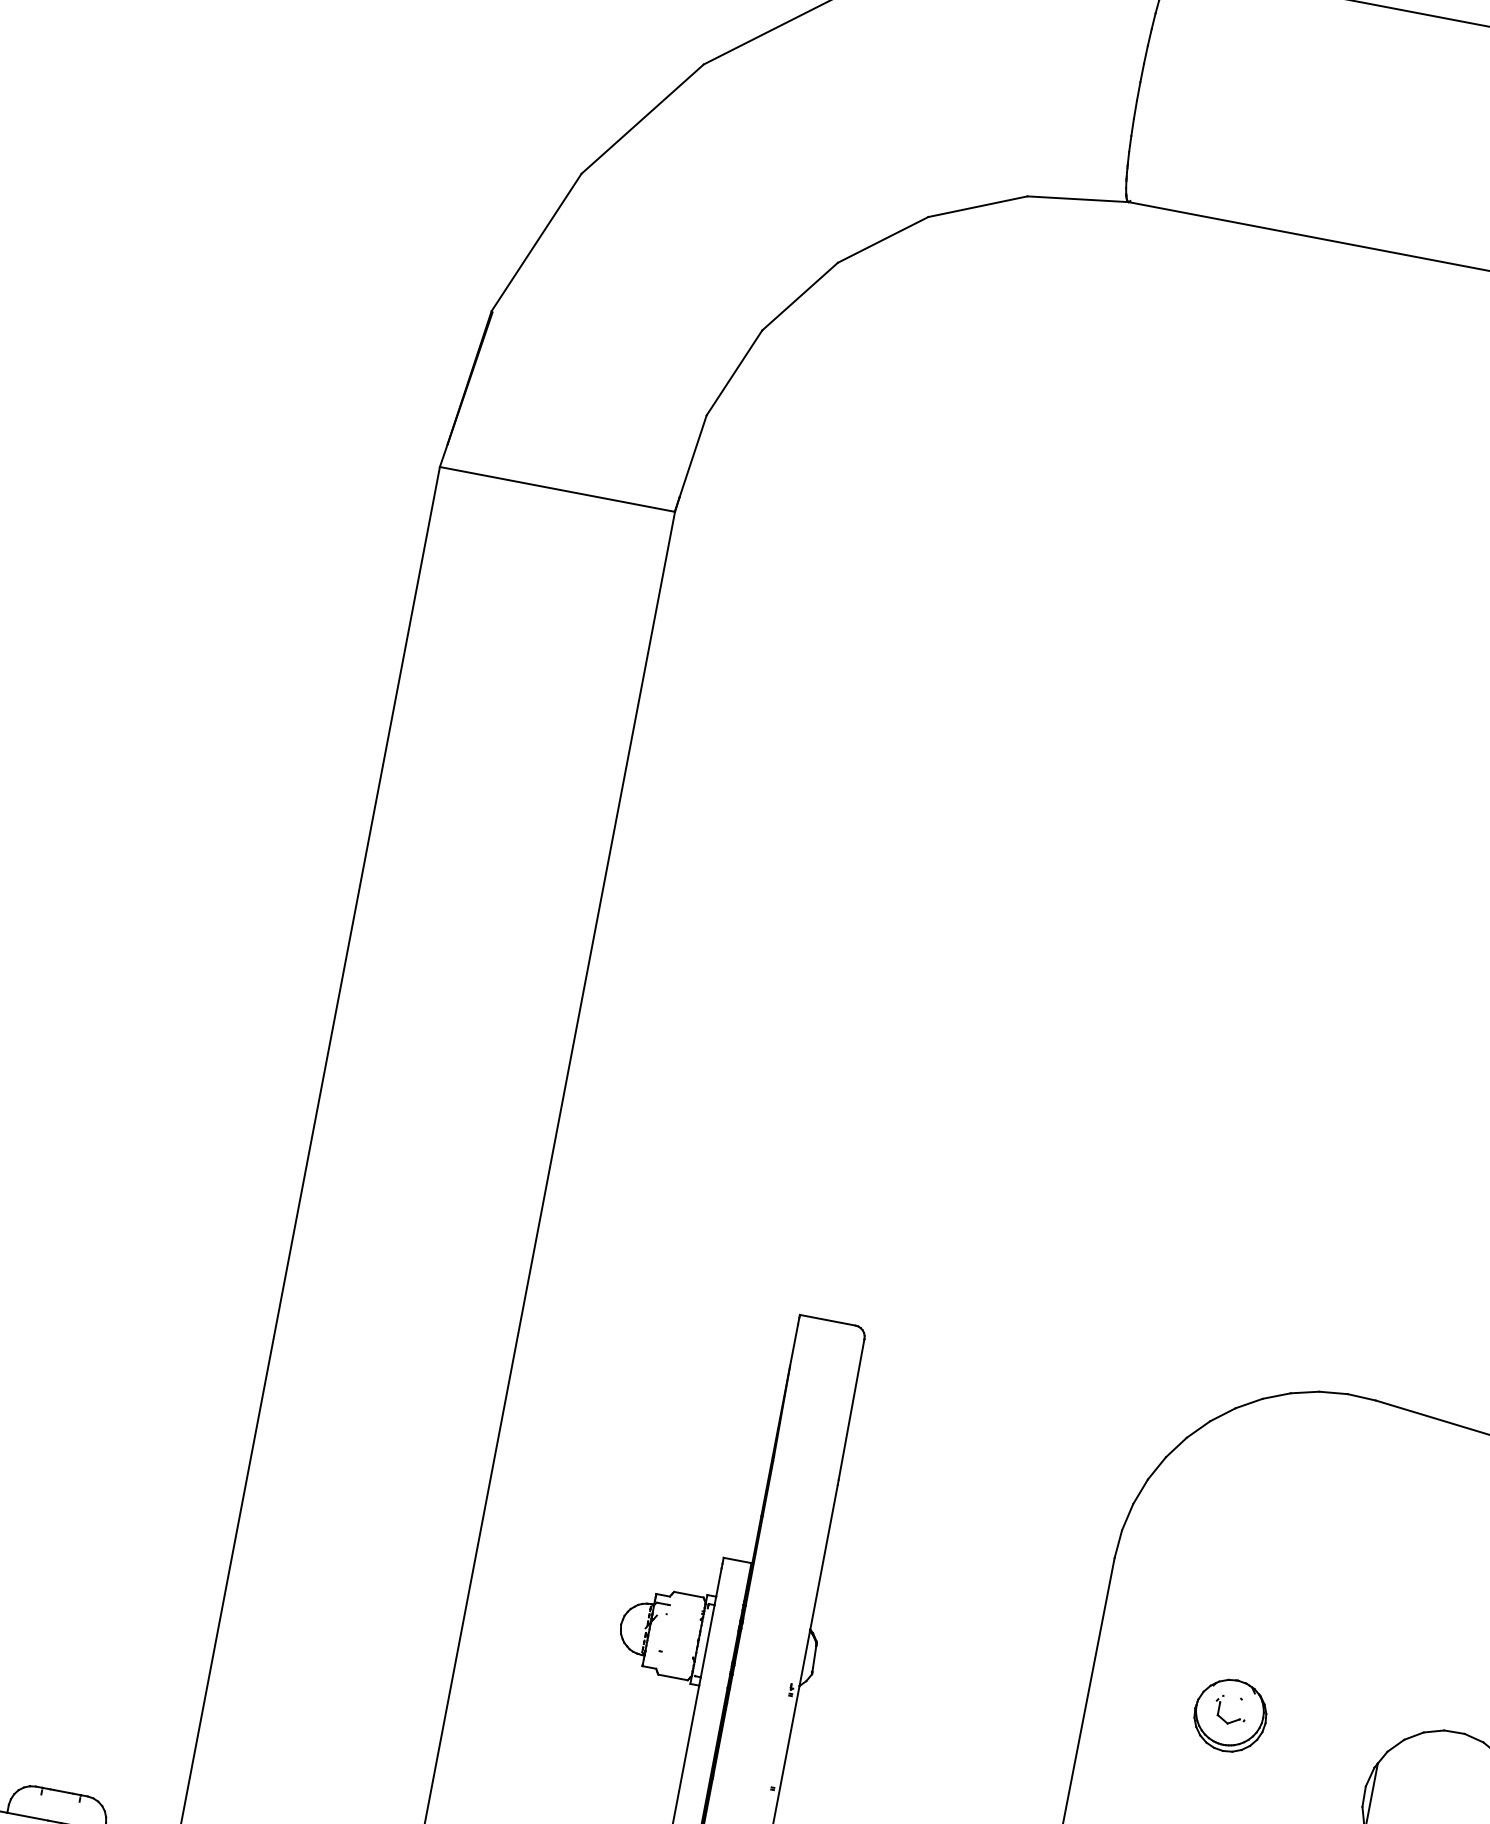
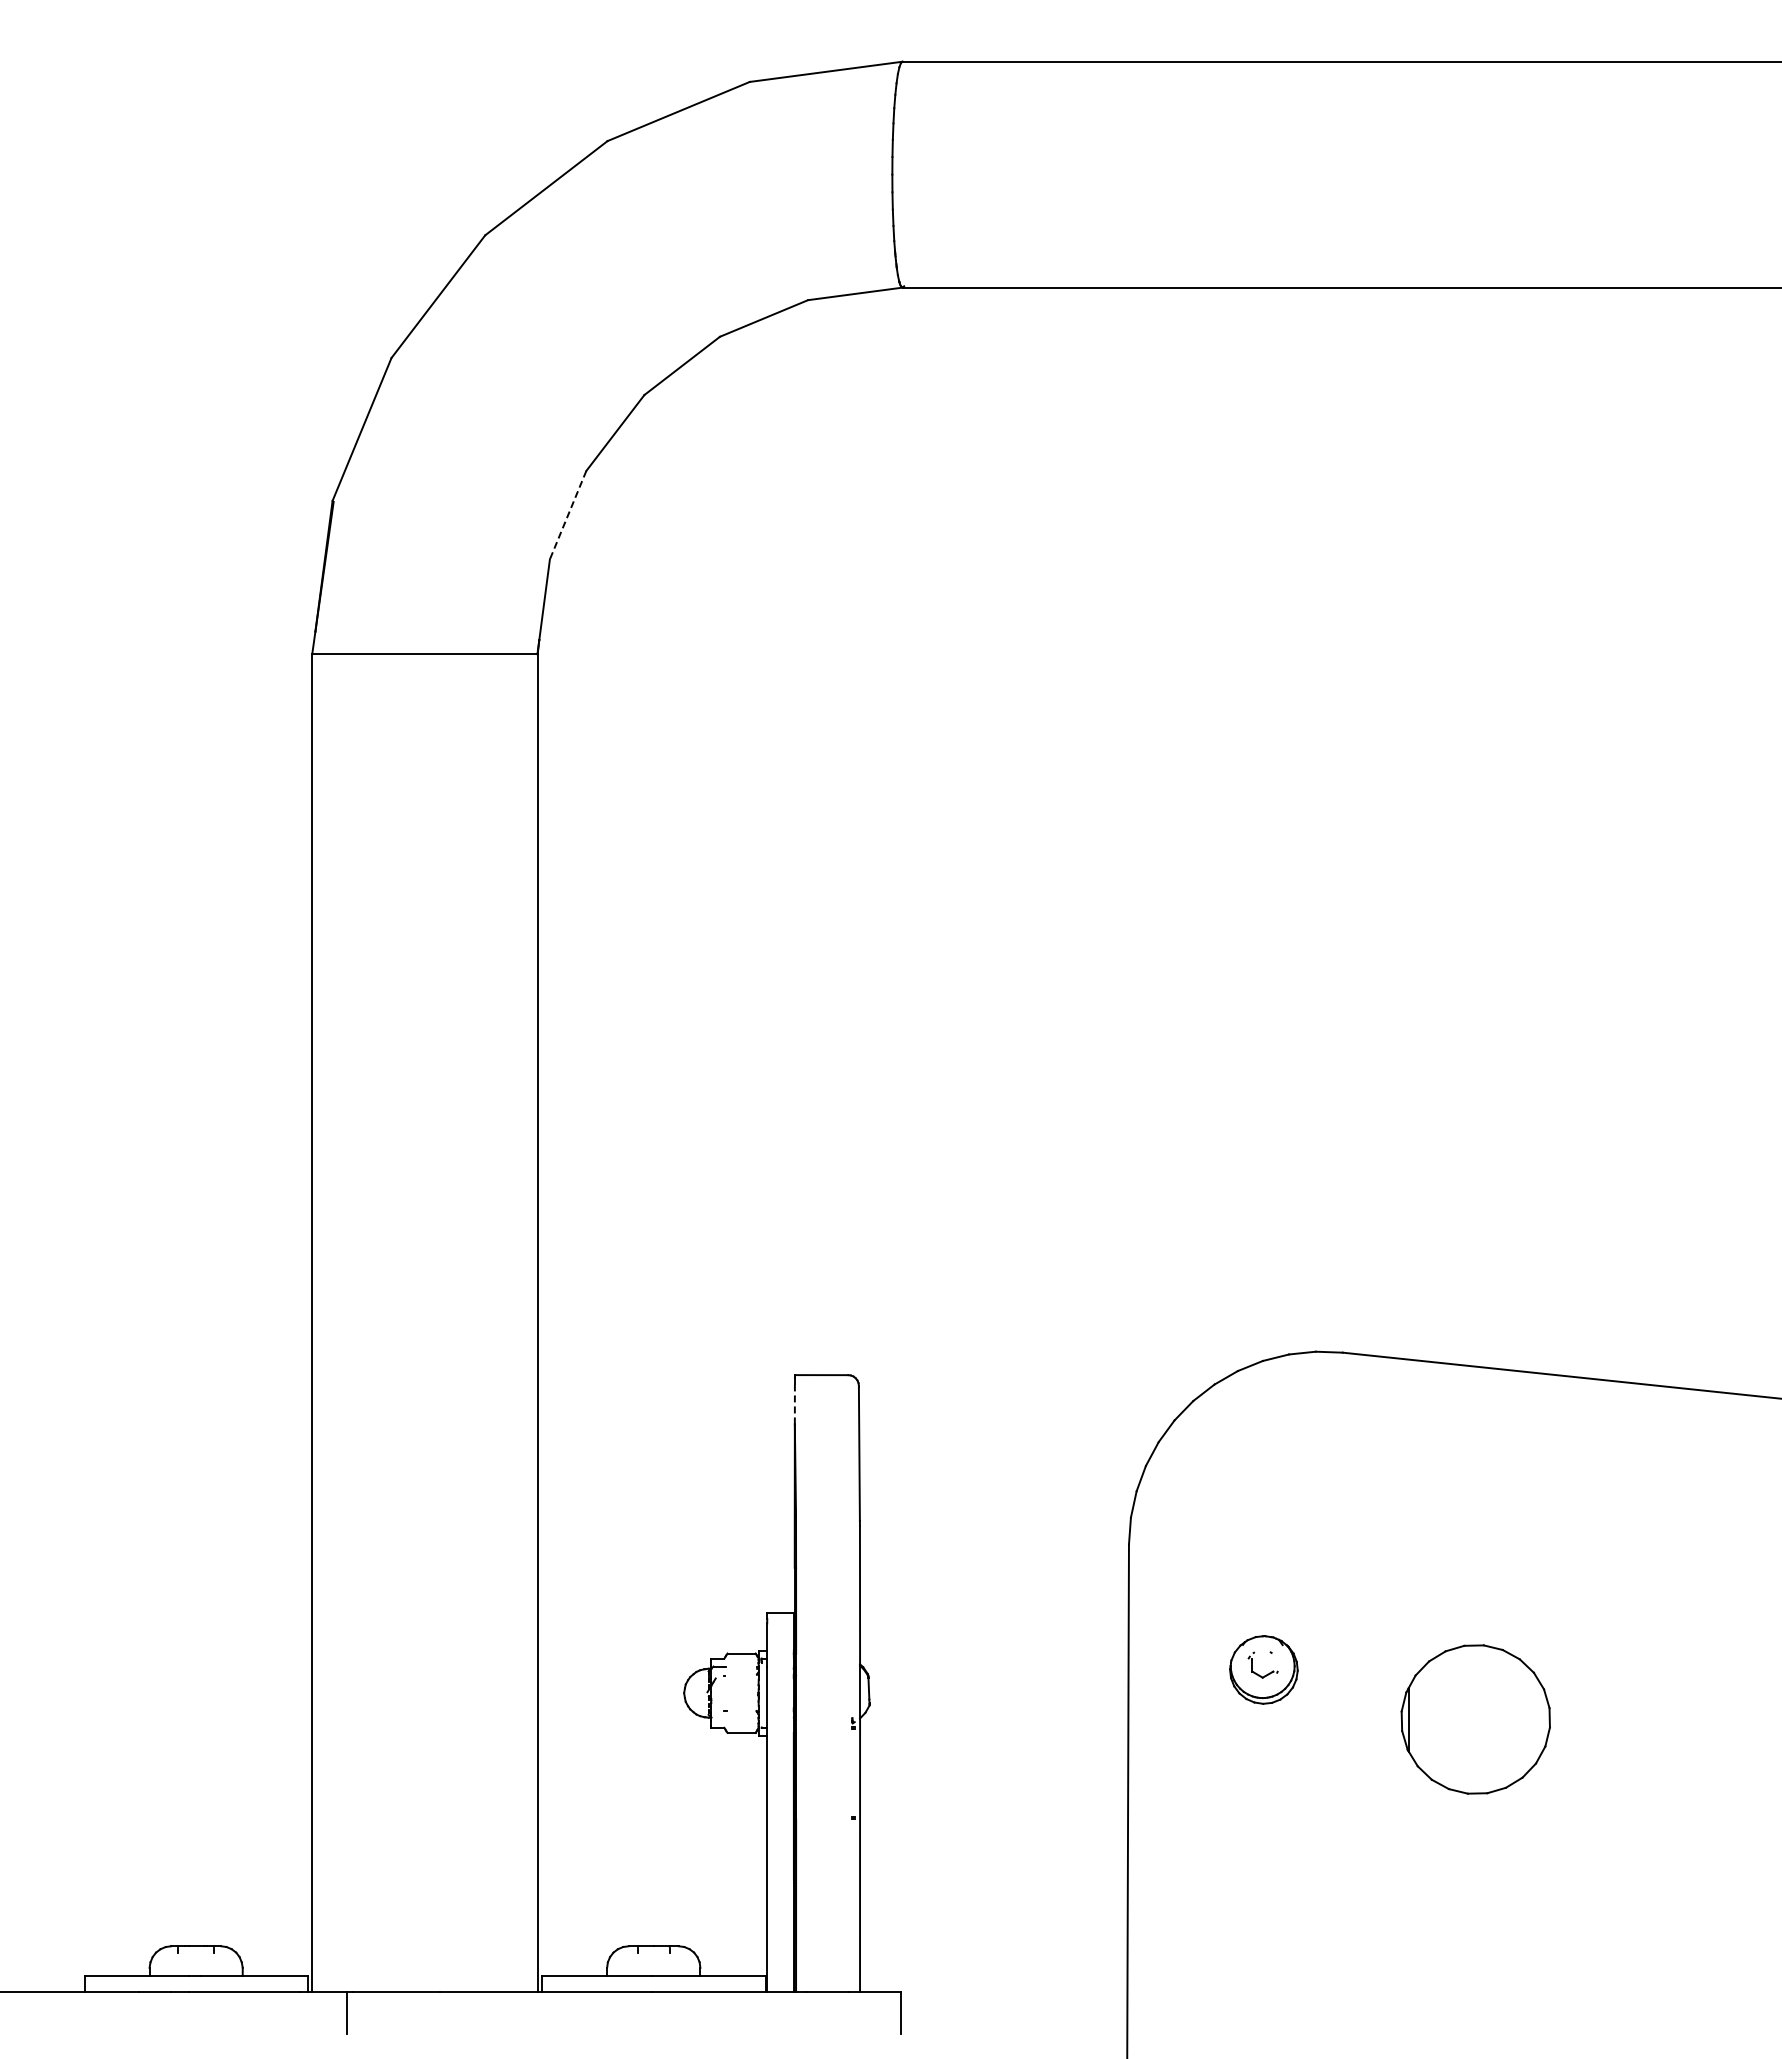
line: (734, 373) -> (568, 515), solid -> dashed
line: (793, 1345) -> (794, 1404), solid -> dashed

